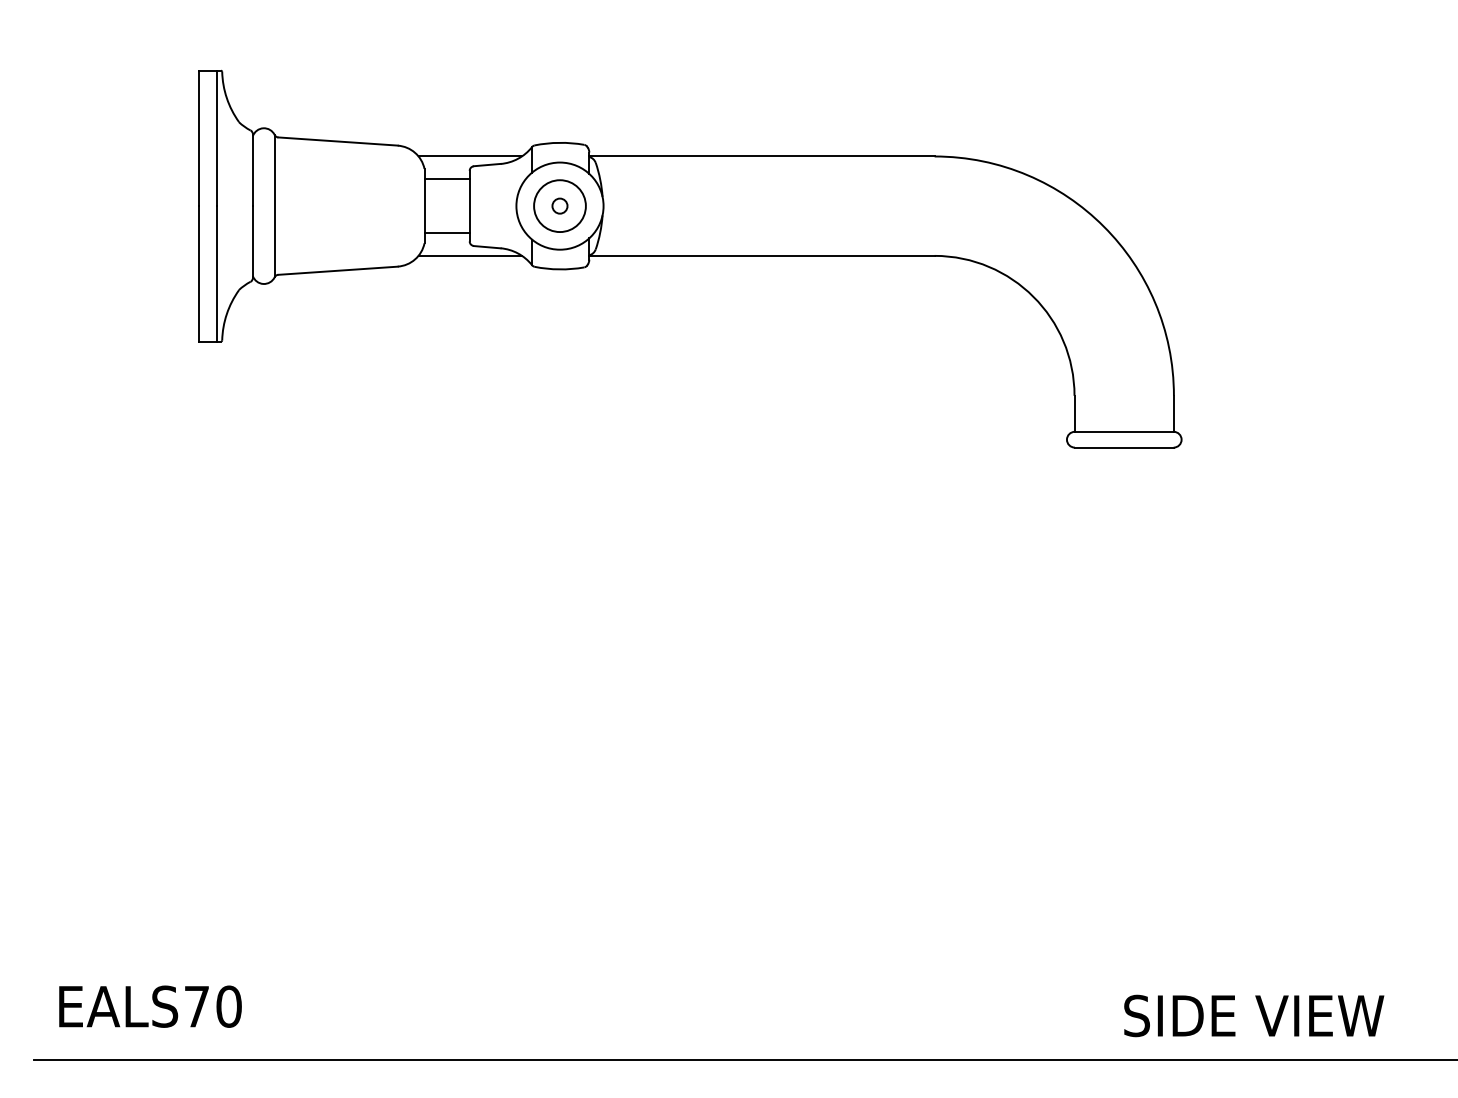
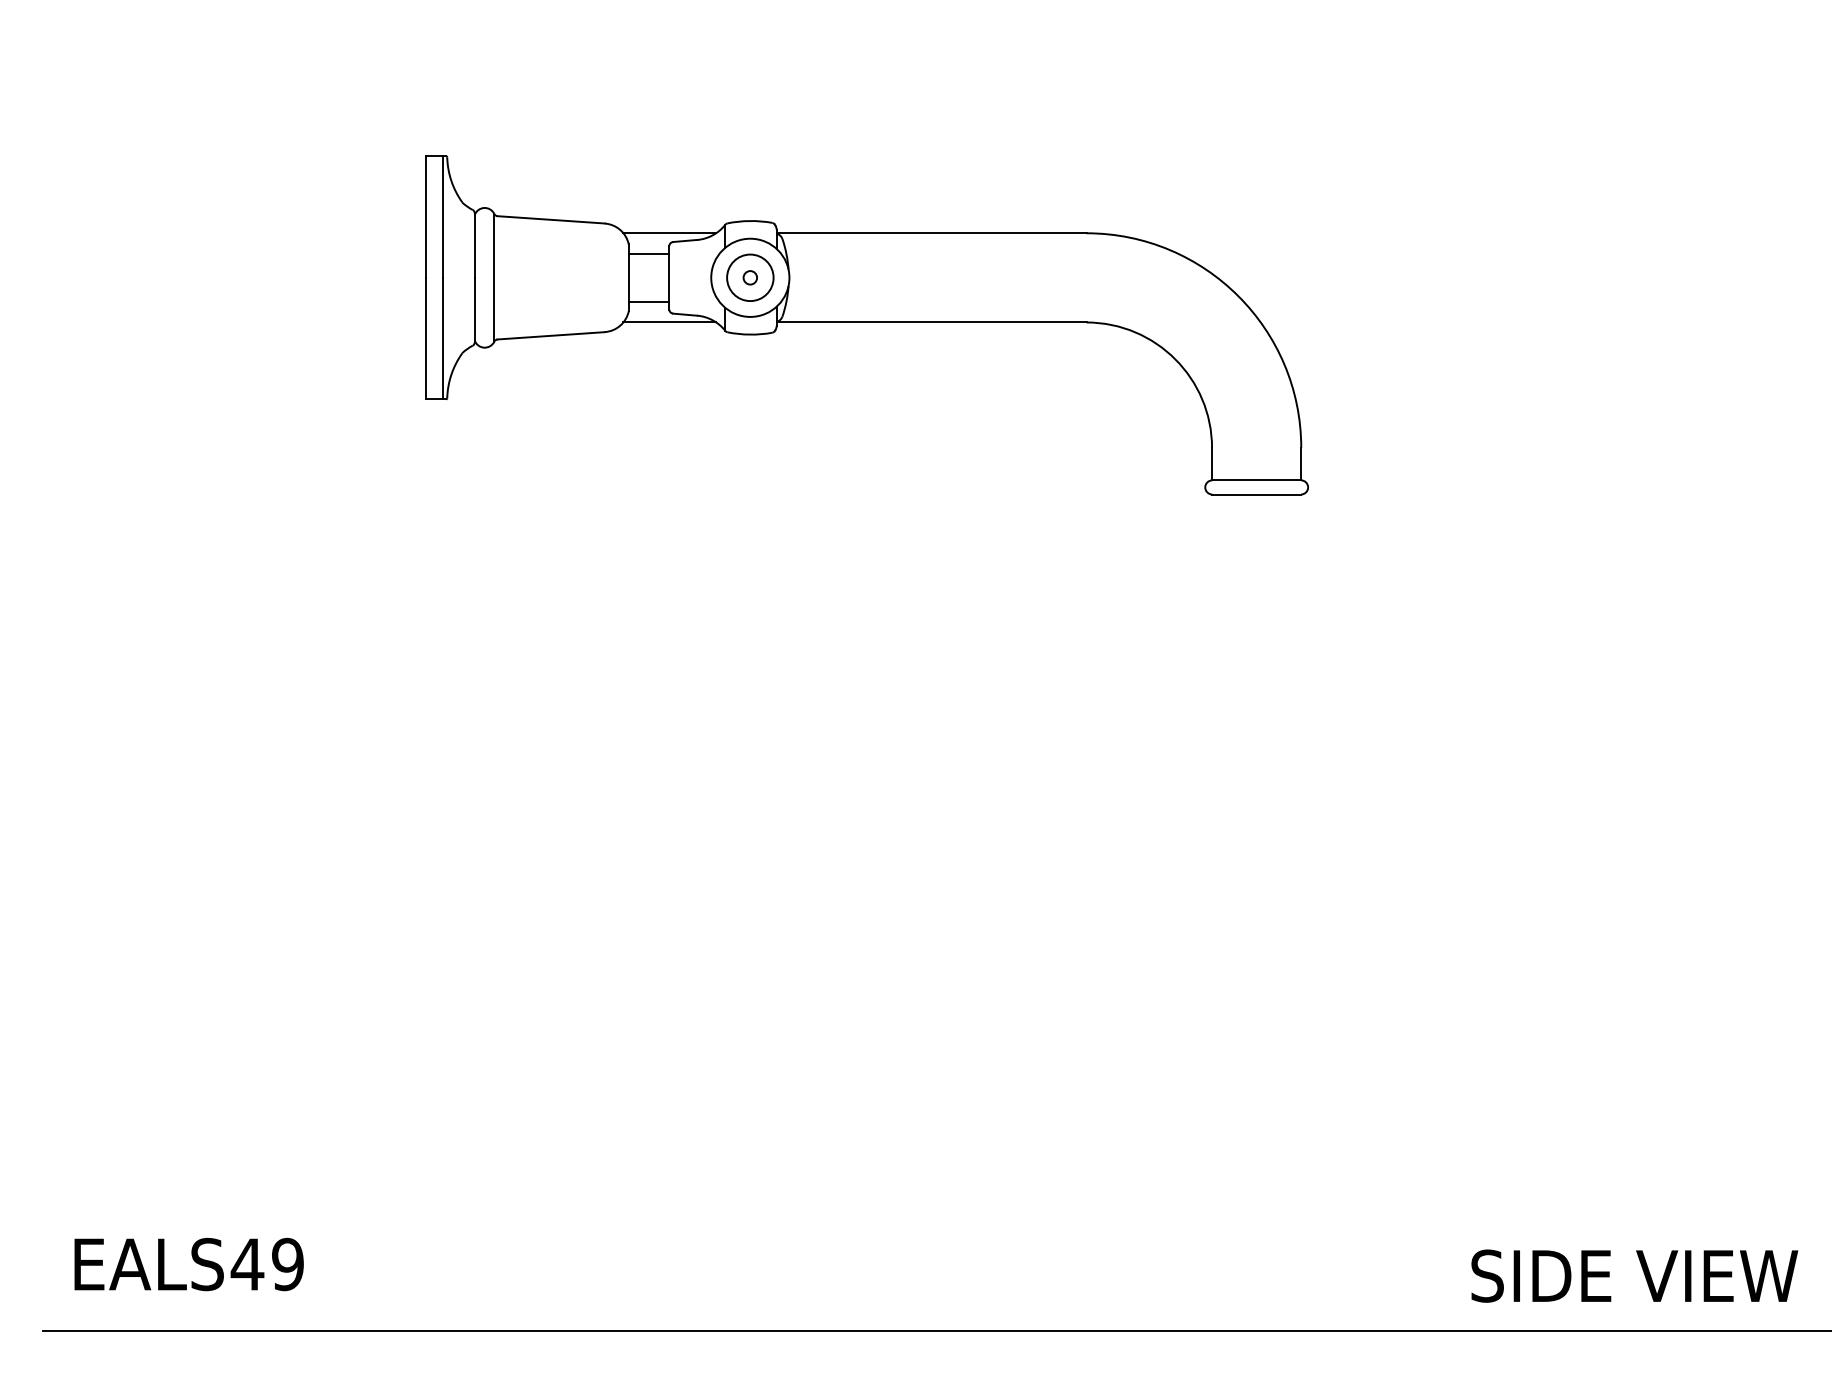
part: (689, 259) -> (866, 325), size x0.71
text: (212, 1006) -> (267, 1264), EALS70 -> EALS49
text: (1253, 1015) -> (1634, 1275), moved

